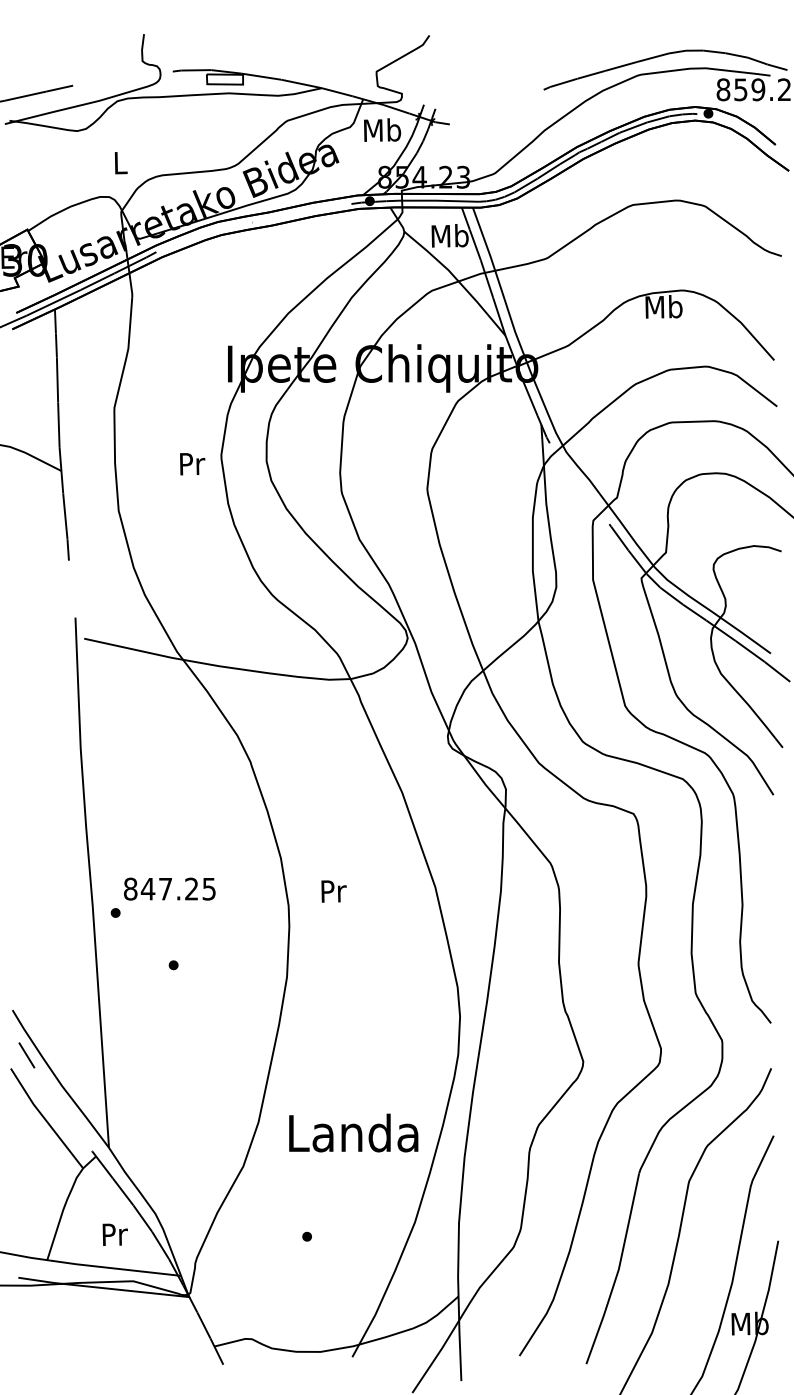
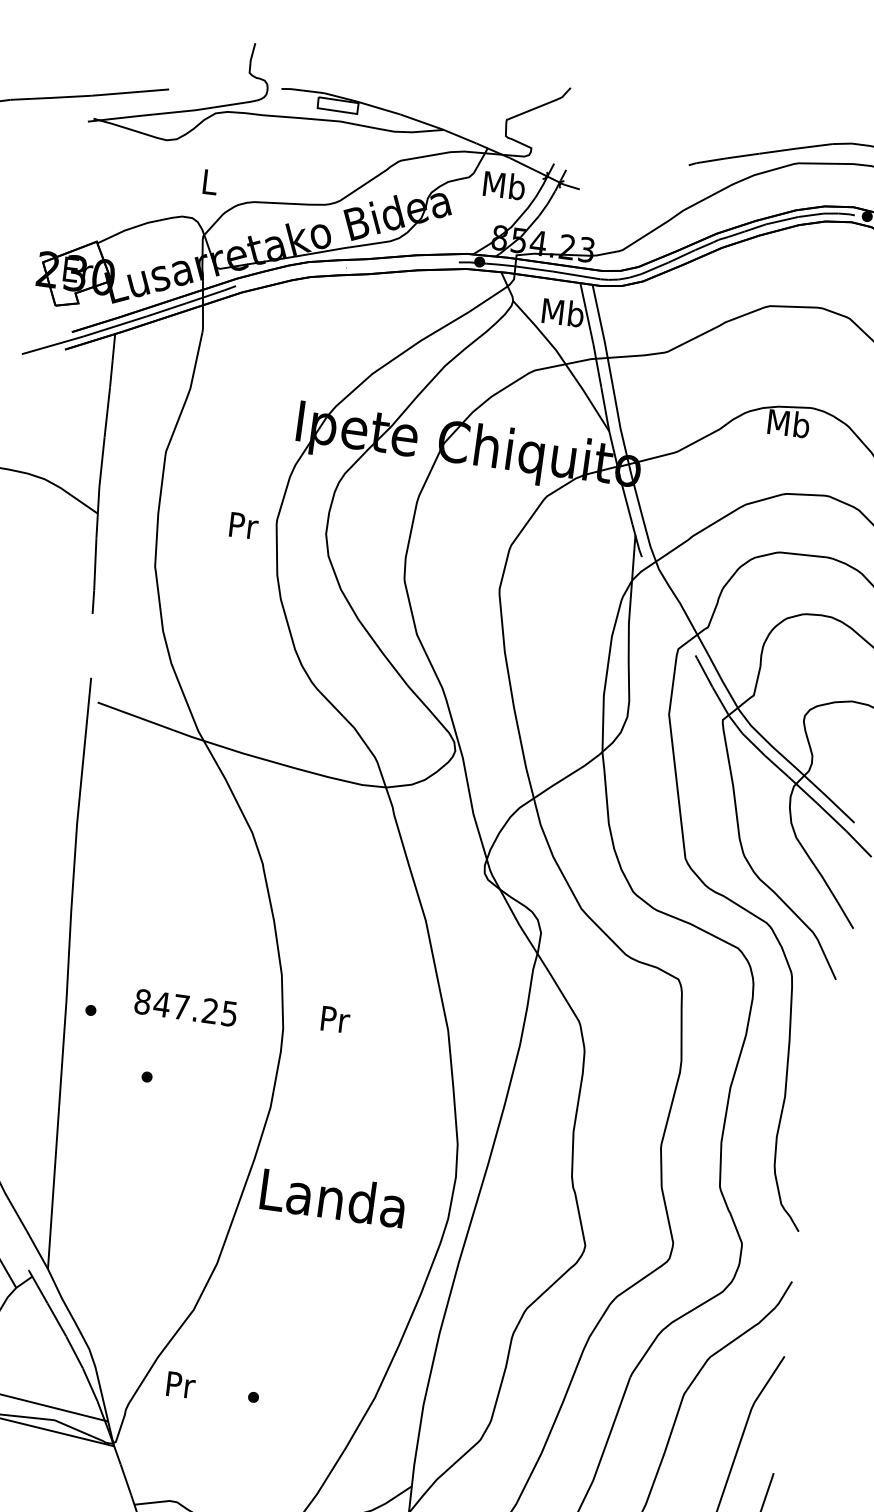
text: (169, 888) -> (185, 1007), moved
text: (353, 1132) -> (333, 1197), moved
text: (114, 1234) -> (180, 1384), moved

